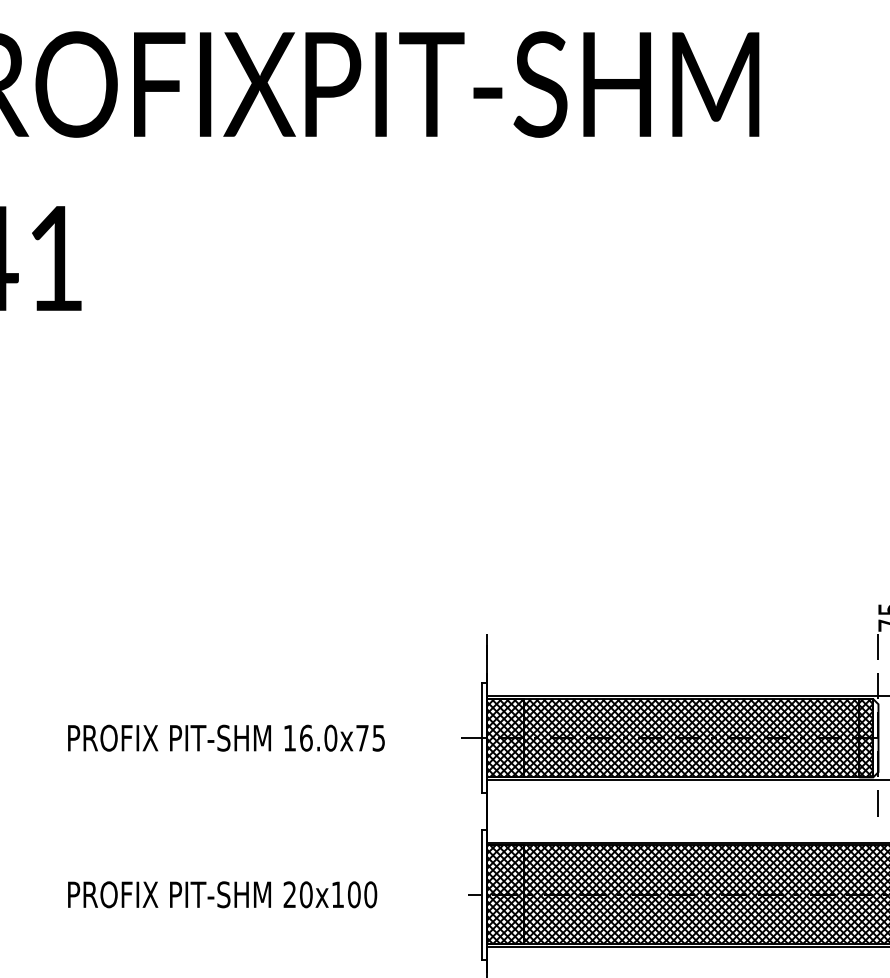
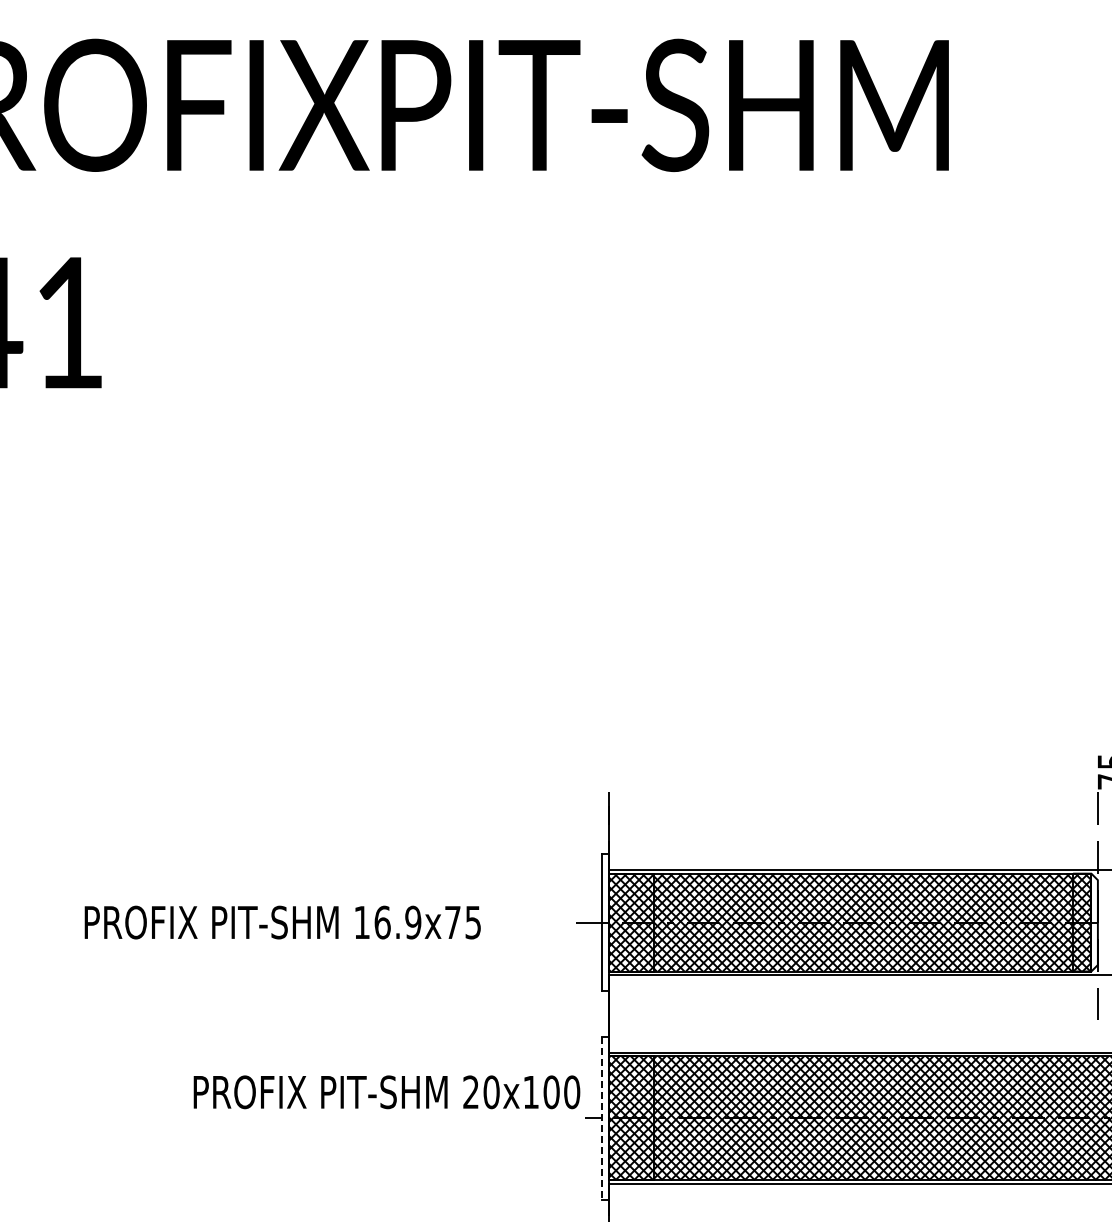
text: (331, 738) -> (413, 922), 16.0x75 -> 16.9x75
text: (222, 894) -> (386, 1092), moved
line: (482, 894) -> (602, 1118), solid -> dashed

